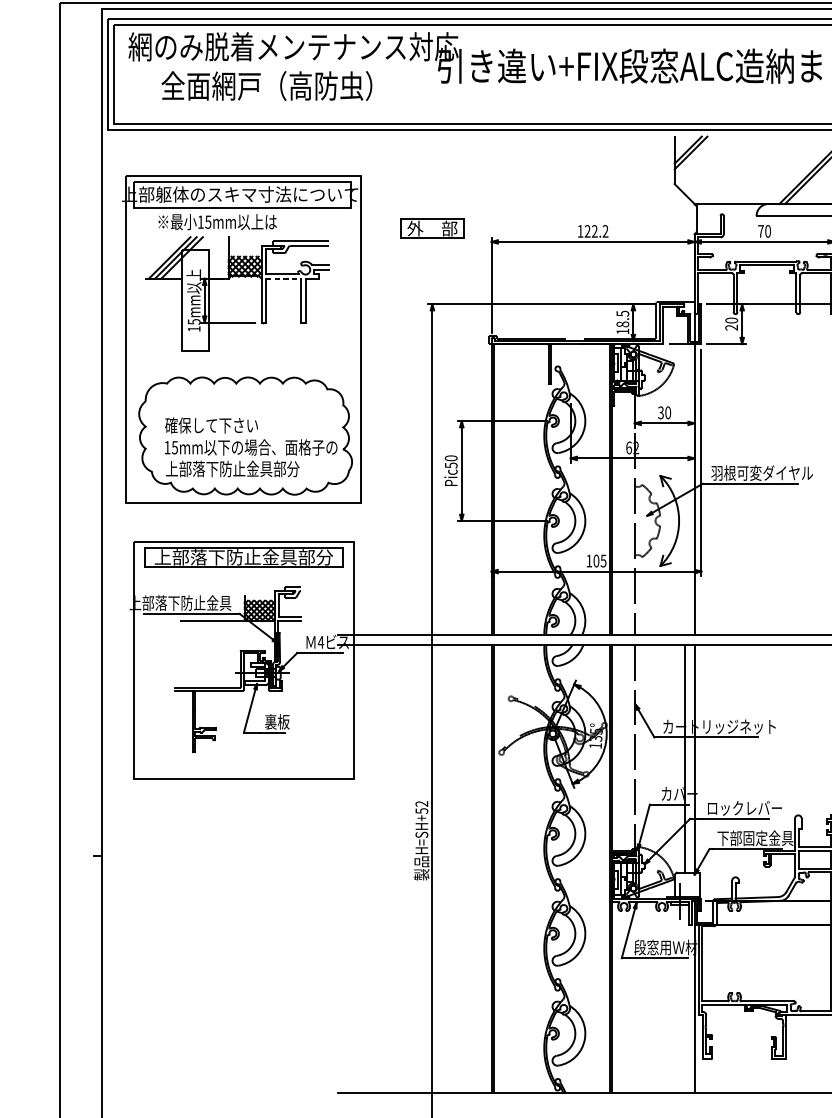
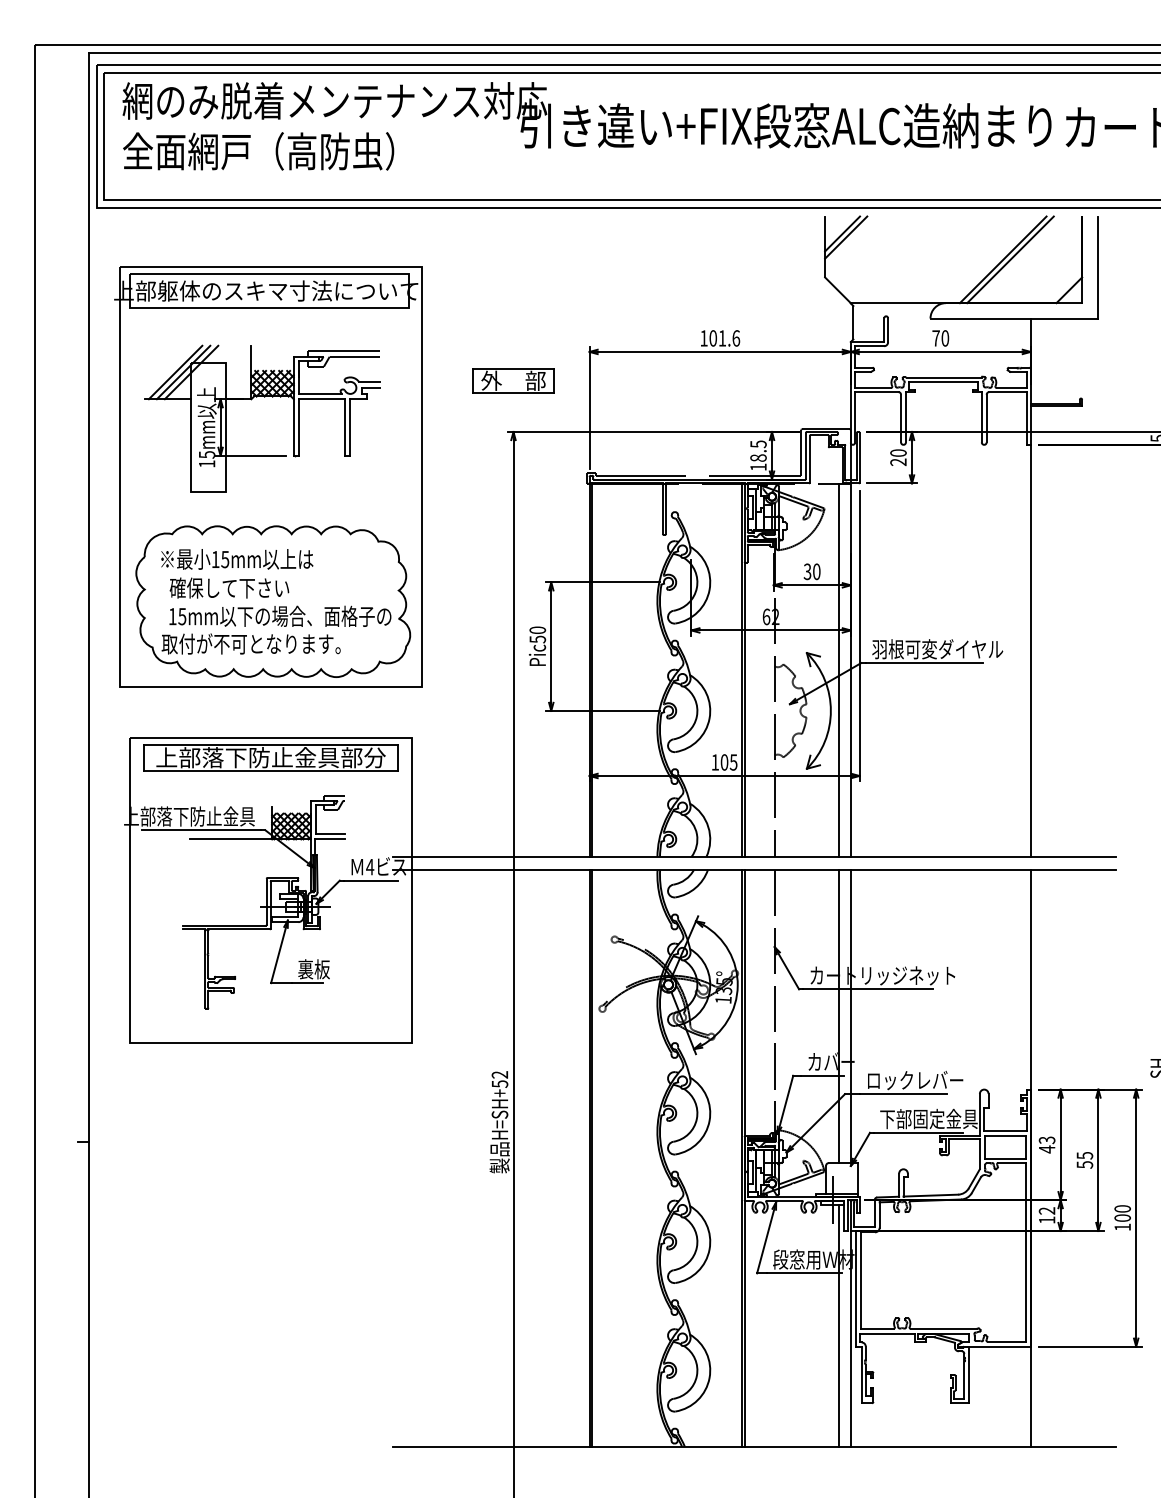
text: (266, 86) -> (258, 151), moved
text: (217, 222) -> (237, 559), moved
part: (432, 228) -> (513, 380), moved
text: (596, 231) -> (724, 338), 122.2 -> 101.6
line: (283, 278) -> (322, 399), dashed -> solid
text: (228, 468) -> (251, 643), 上部落下防止金具部分 -> 取付が不可となります。
line: (685, 488) -> (838, 669), added
line: (685, 998) -> (838, 1325), added

